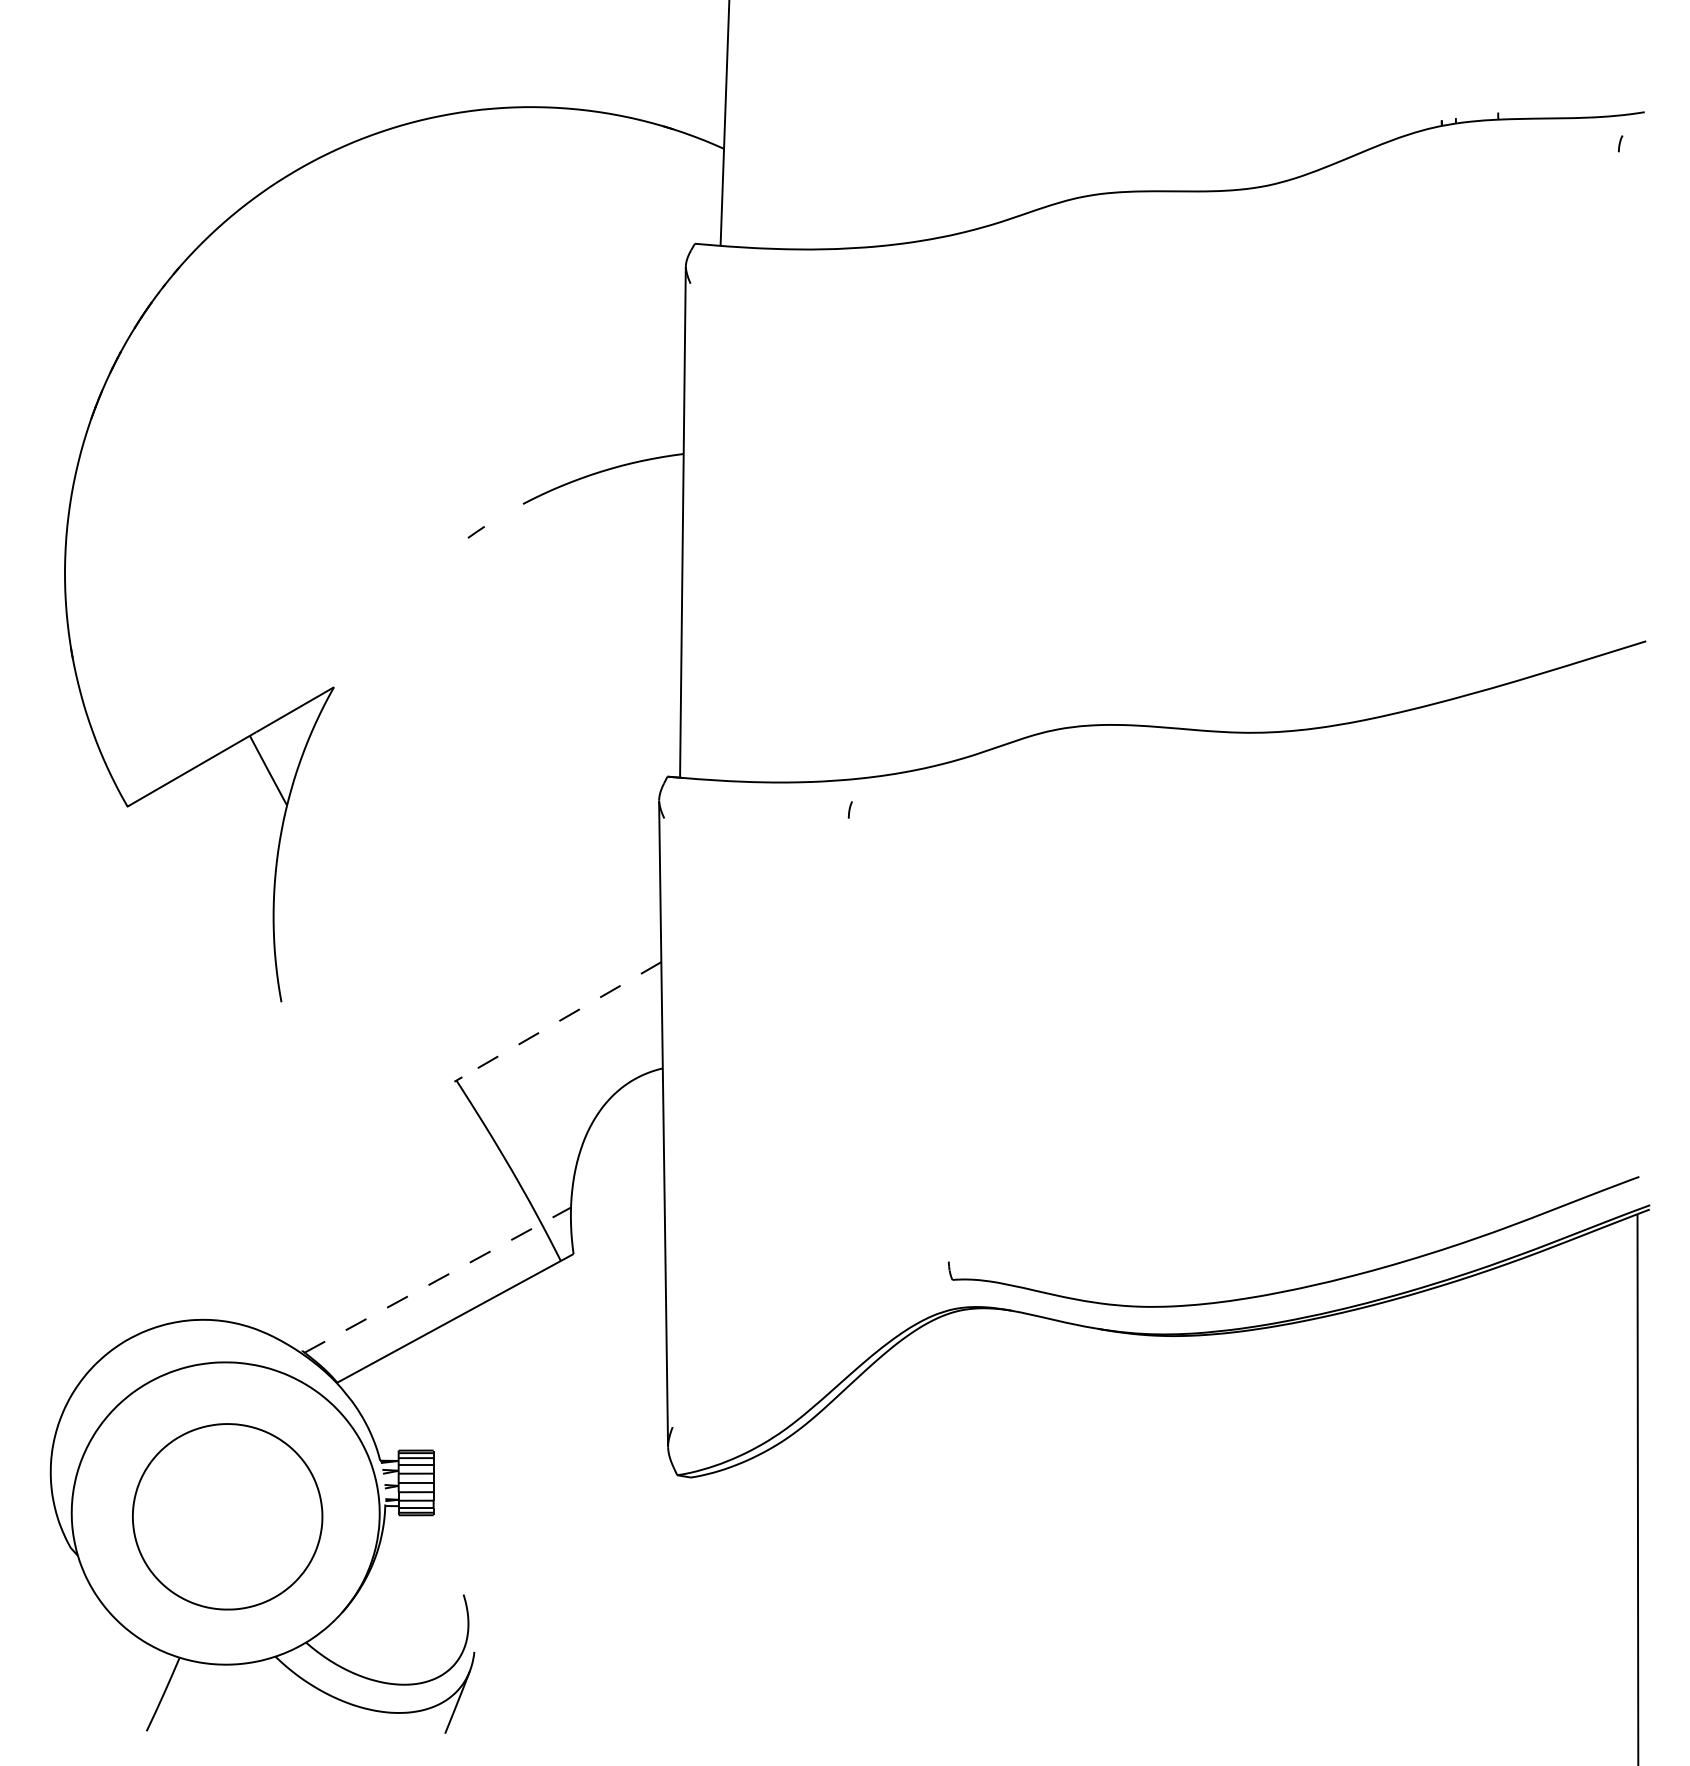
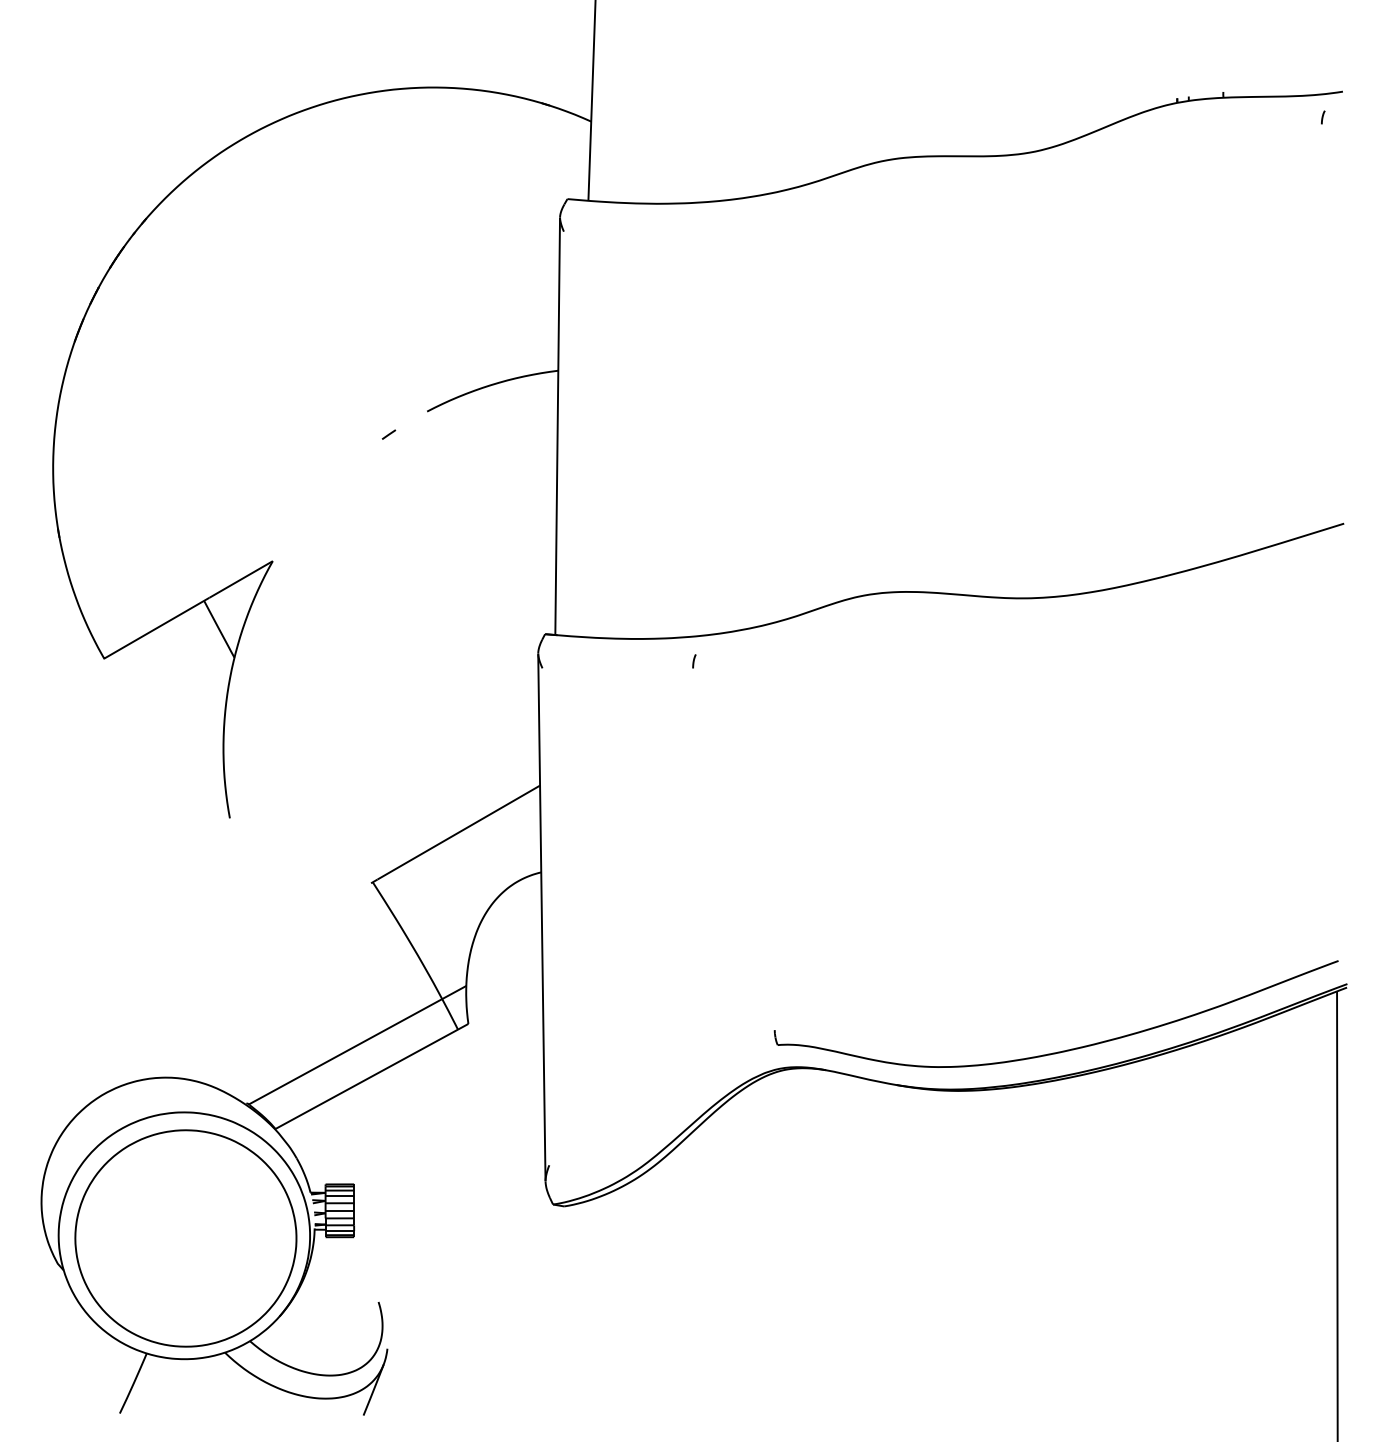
line: (561, 1019) -> (458, 832), dashed -> solid
line: (437, 1280) -> (357, 1045), dashed -> solid
part: (227, 1516) -> (185, 1238), size x1.43

